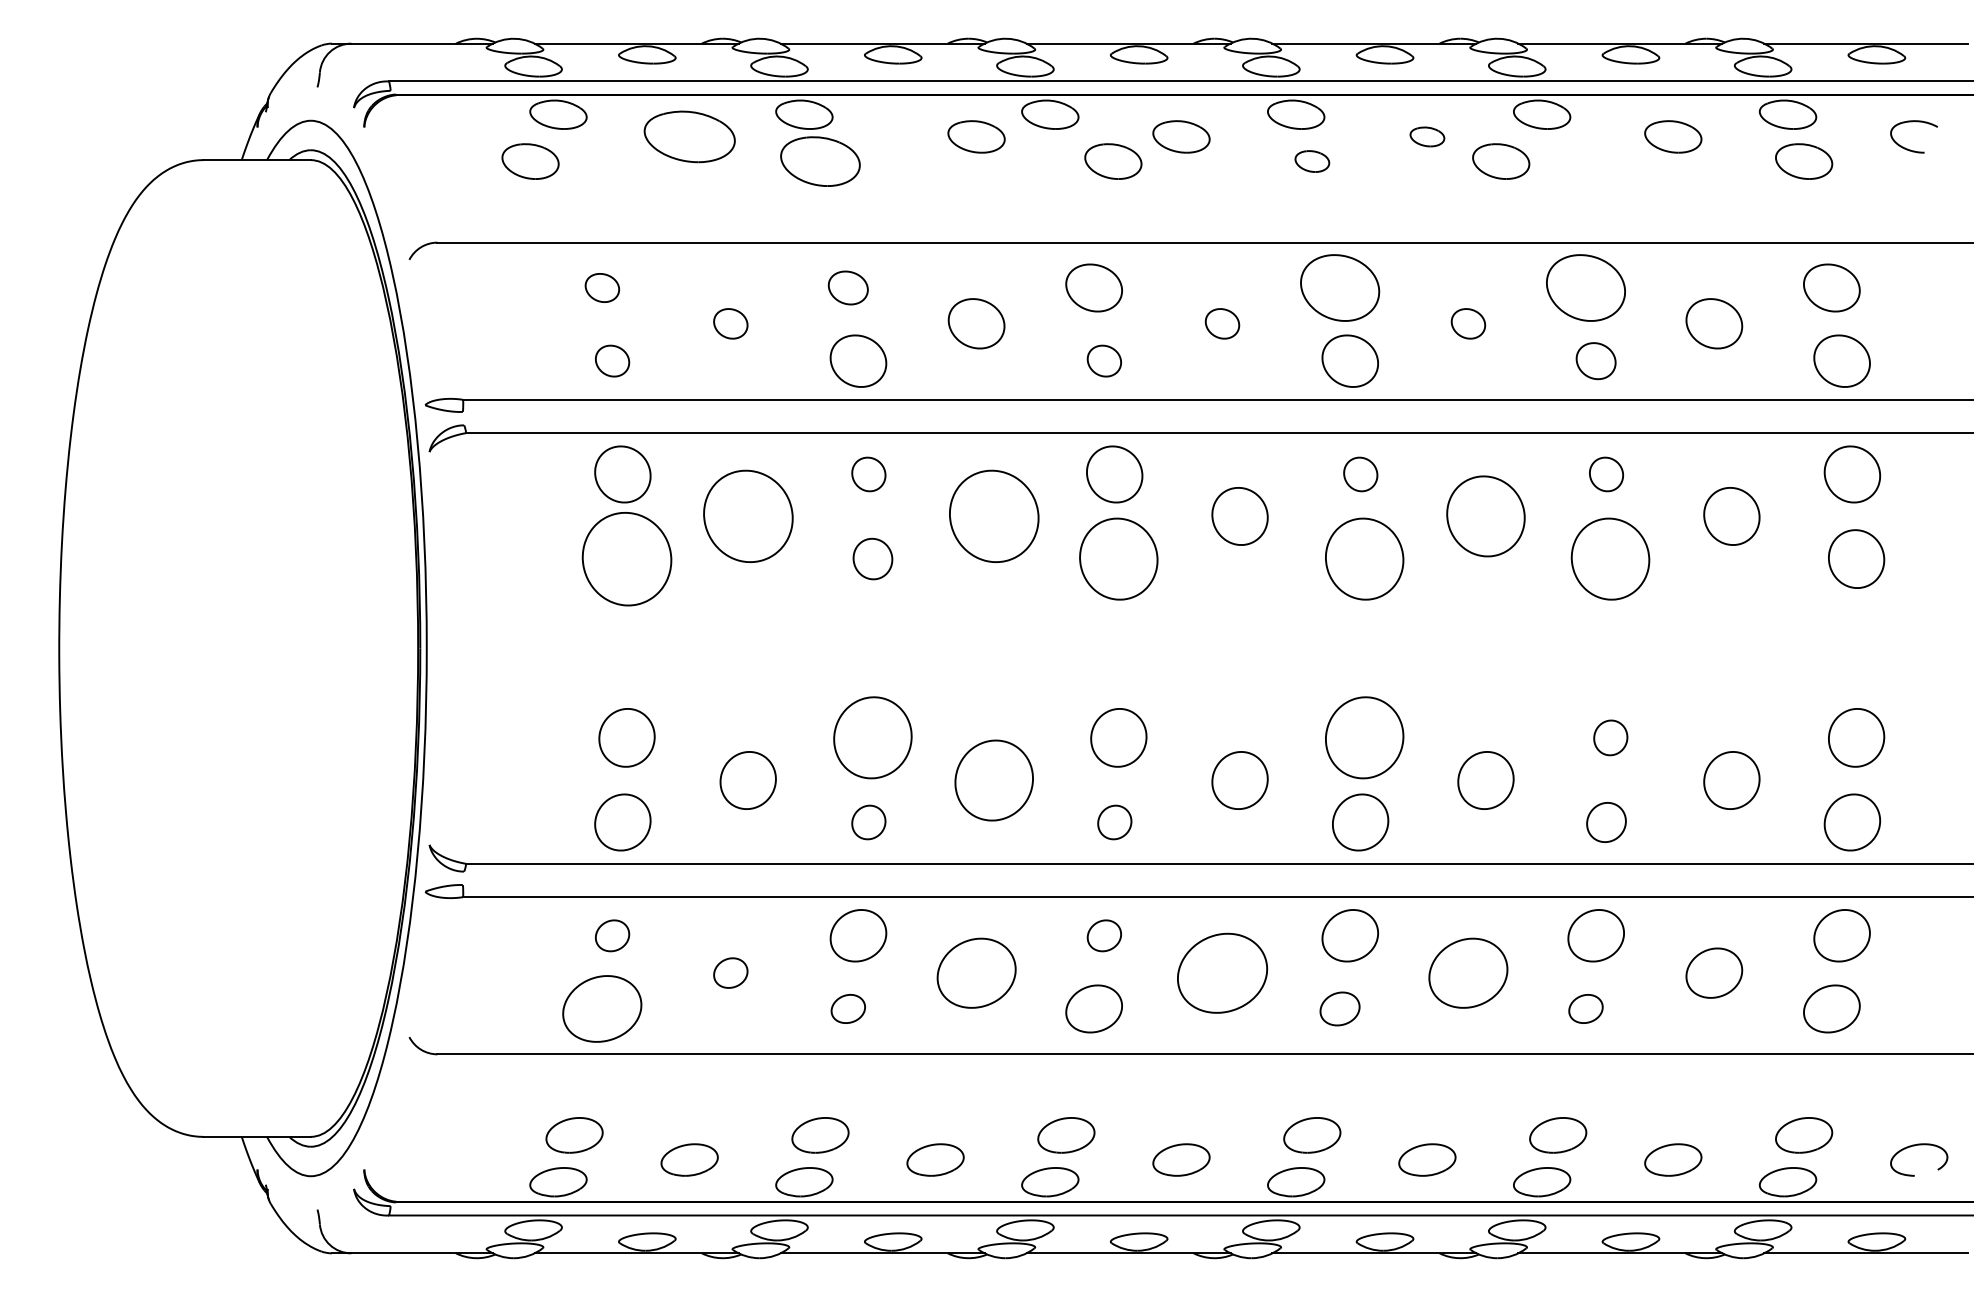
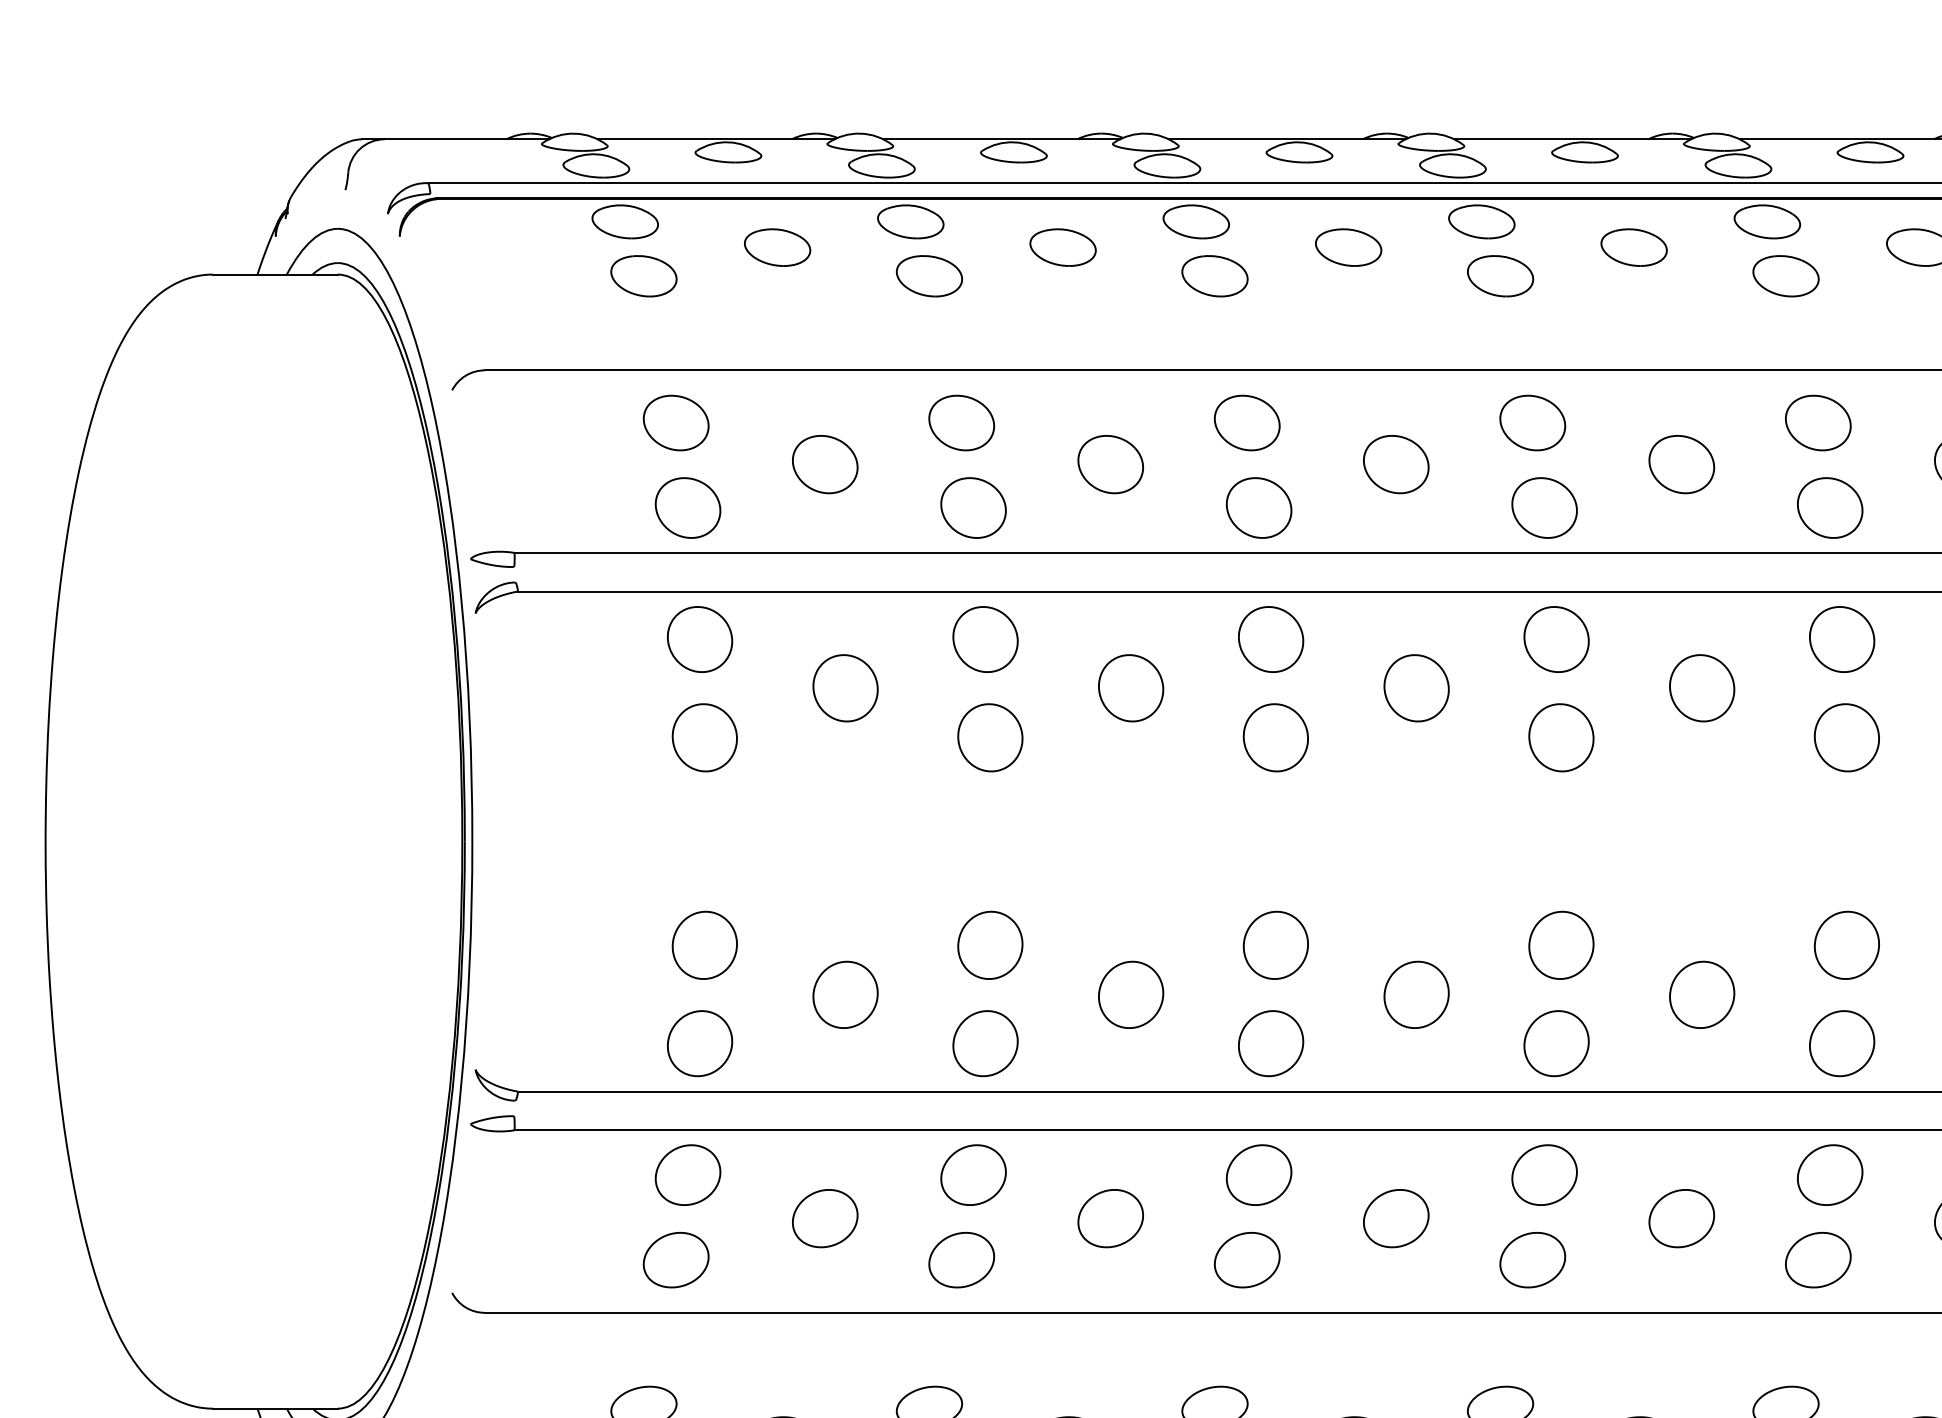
part: (689, 136) -> (777, 247), size x0.62
part: (976, 136) -> (1063, 247), moved
part: (1427, 136) -> (1634, 247), size x1.67
part: (530, 161) -> (643, 276), moved
part: (820, 161) -> (929, 276), size x0.71
part: (1113, 161) -> (1215, 276), moved
part: (1312, 161) -> (1500, 276), size x1.67
part: (1501, 161) -> (1786, 276), moved
part: (602, 287) -> (676, 422), size x1.67
part: (848, 287) -> (962, 422), size x1.43
part: (1339, 287) -> (1532, 422), size x0.71
part: (1585, 287) -> (1817, 422), size x0.71
part: (730, 323) -> (824, 464), size x1.67
part: (1222, 323) -> (1396, 464), size x1.67
part: (1468, 323) -> (1681, 464), size x1.67
part: (612, 360) -> (687, 507), size x1.67
part: (1104, 360) -> (1259, 507), size x1.67
part: (1595, 360) -> (1829, 507), size x1.43
part: (868, 474) -> (985, 639), size x1.67
part: (1360, 474) -> (1556, 639), size x1.67
part: (1606, 474) -> (1842, 639), size x1.67
part: (747, 516) -> (844, 688), size x0.62
part: (993, 516) -> (1130, 688), size x0.62
part: (1485, 516) -> (1701, 688), size x0.71
part: (626, 558) -> (704, 737), size x0.62
part: (872, 558) -> (989, 737), size x1.43
part: (1118, 558) -> (1275, 737), size x0.71
part: (1364, 558) -> (1561, 737), size x0.71
part: (1610, 558) -> (1846, 737), size x0.71
part: (872, 737) -> (989, 944), size x0.71
part: (1364, 737) -> (1561, 944), size x0.71
part: (1610, 737) -> (1846, 944), size x1.67
part: (993, 780) -> (1130, 994), size x0.71
part: (868, 822) -> (985, 1043), size x1.67
part: (1114, 822) -> (1270, 1043), size x1.67
part: (1606, 822) -> (1842, 1043), size x1.43
part: (612, 935) -> (687, 1174), size x1.67
part: (1104, 935) -> (1259, 1174), size x1.67
part: (730, 972) -> (824, 1217), size x1.67
part: (976, 972) -> (1110, 1217), size x0.71
part: (1222, 972) -> (1396, 1217), size x0.62
part: (1468, 972) -> (1681, 1217), size x0.71
part: (602, 1008) -> (676, 1259), size x0.71
part: (848, 1008) -> (962, 1259), size x1.67
part: (1339, 1008) -> (1532, 1259), size x1.43
part: (1585, 1008) -> (1817, 1259), size x1.67

